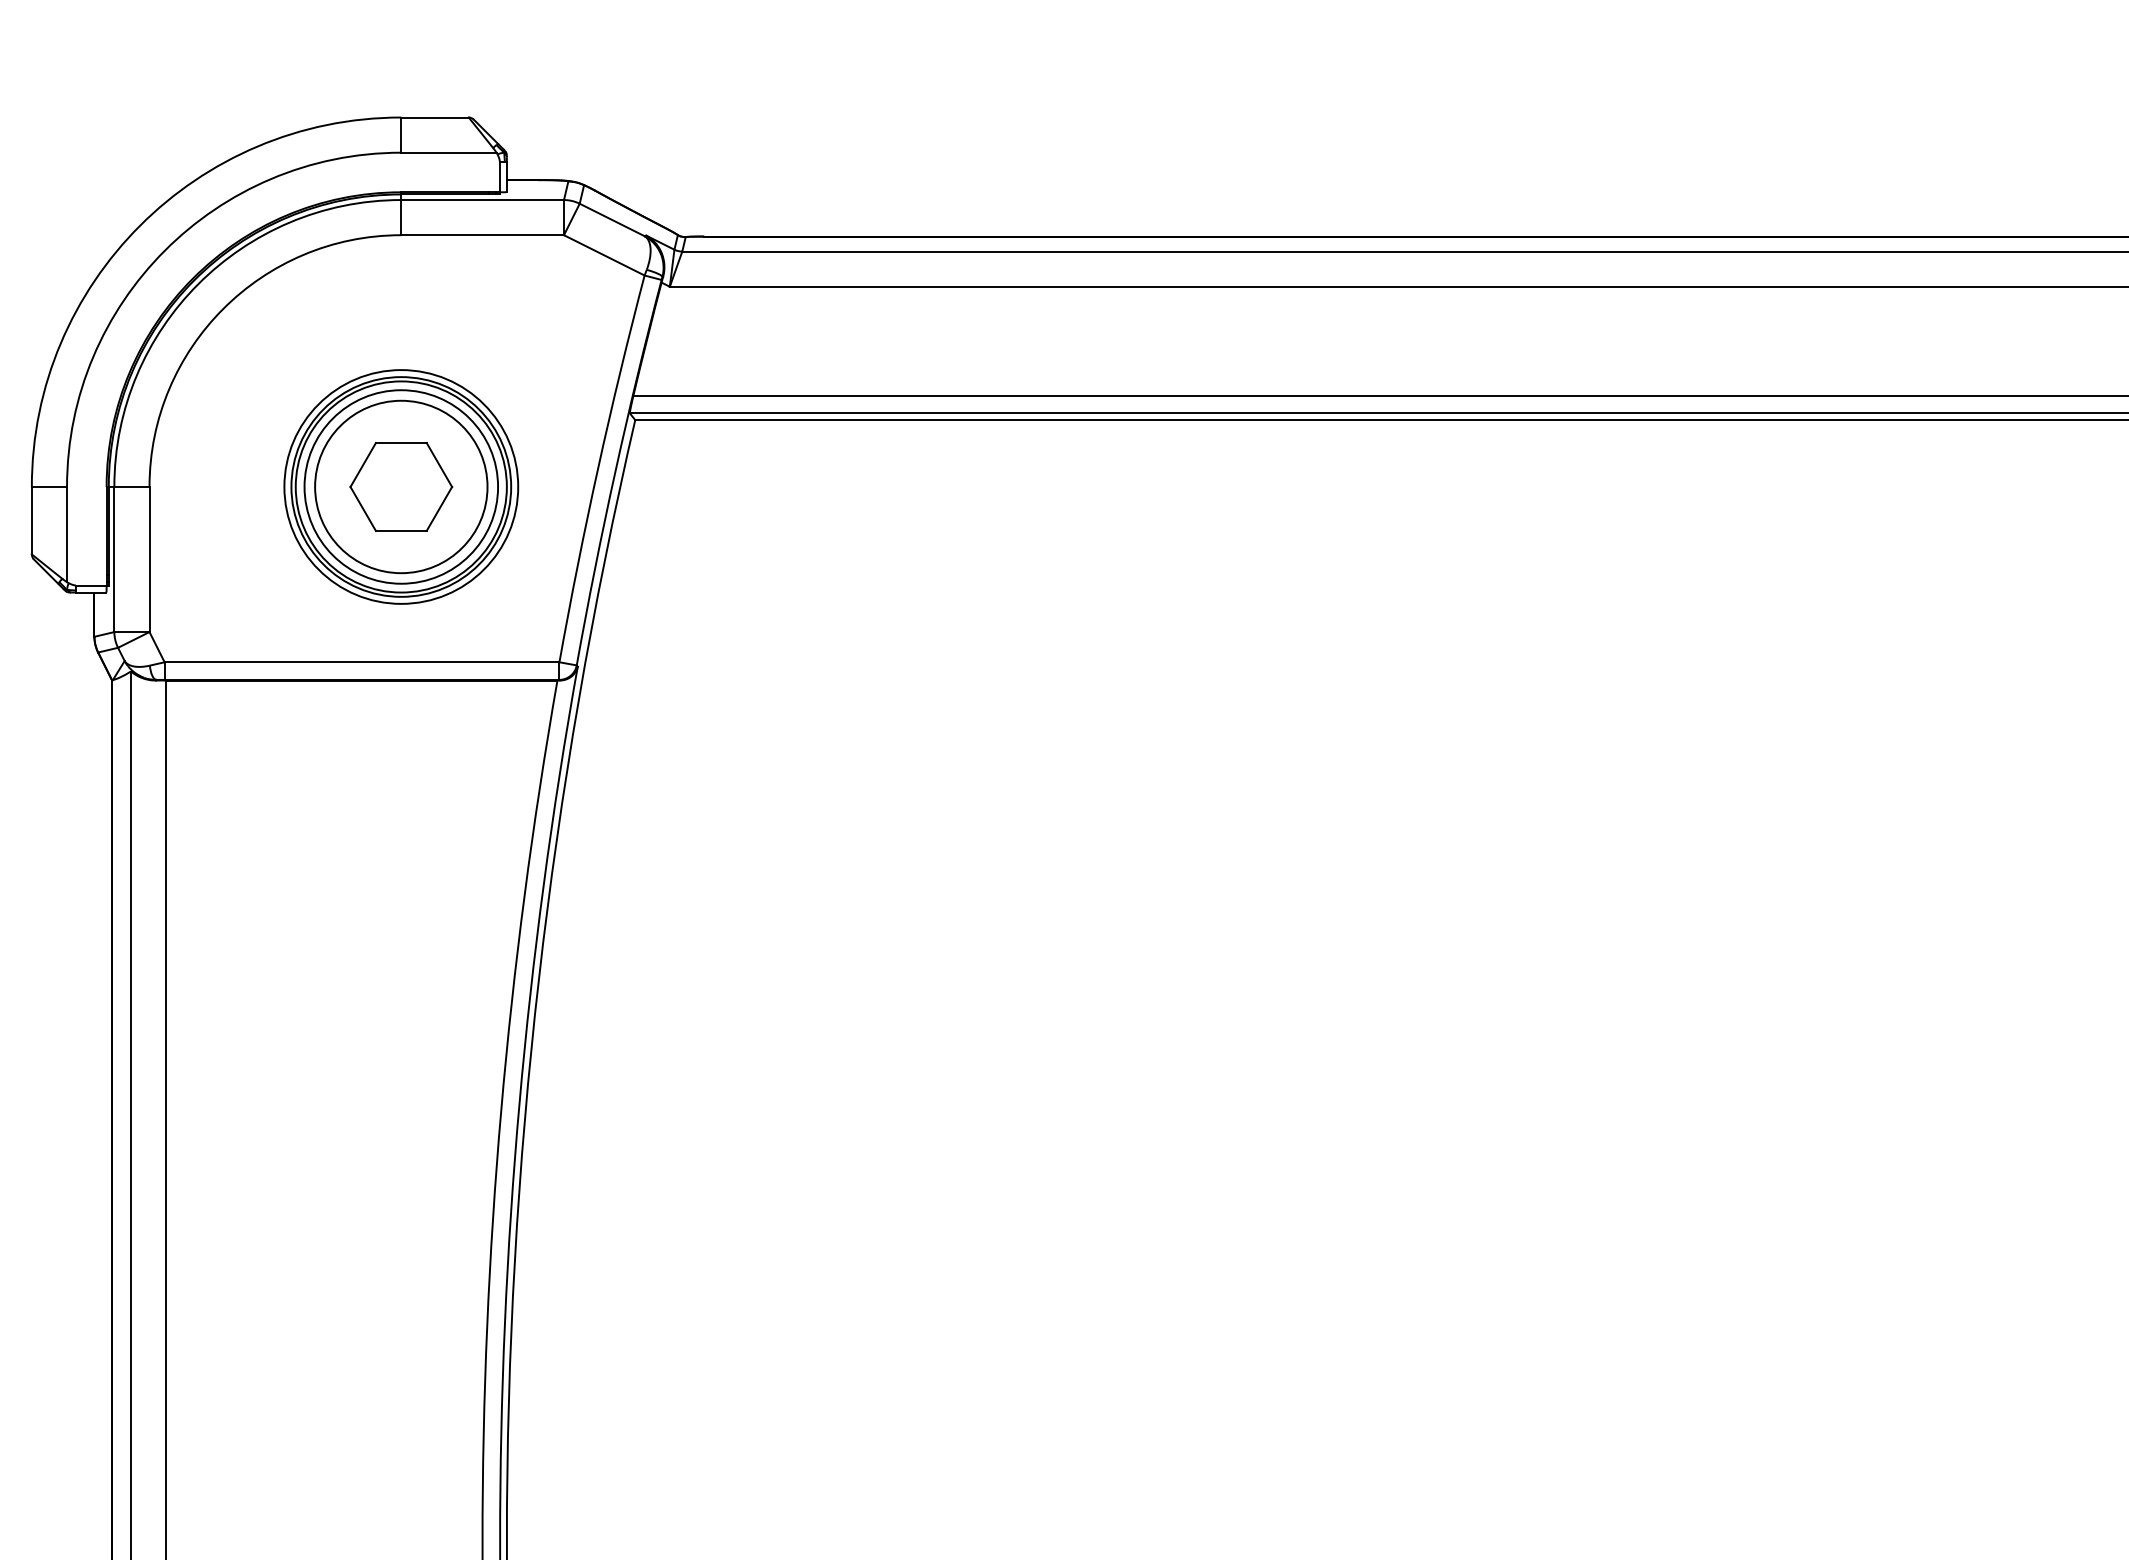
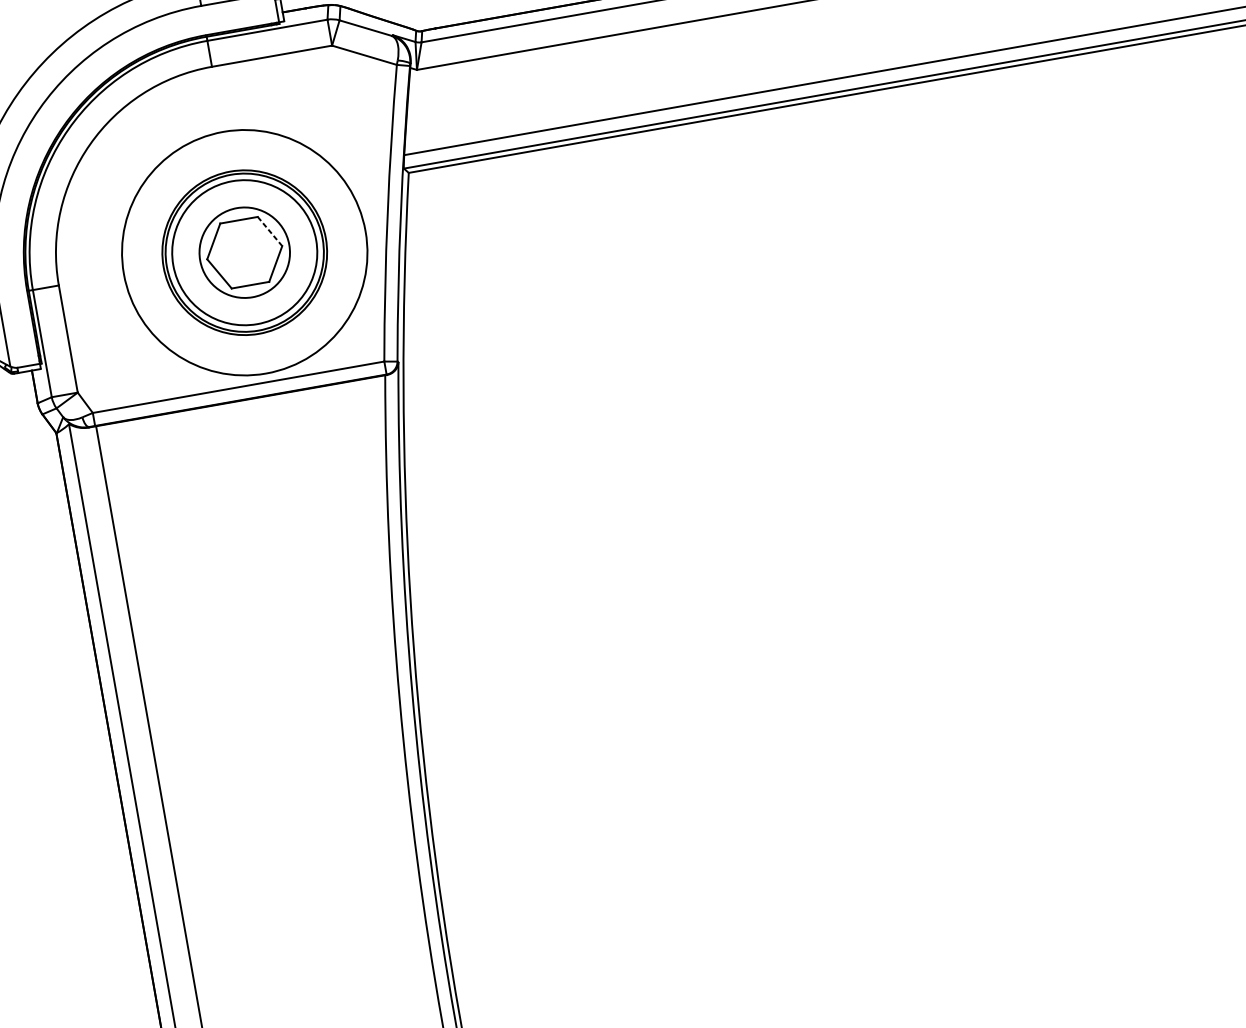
line: (439, 465) -> (270, 231), solid -> dashed
circle: (401, 486) -> (244, 252), size x0.7
circle: (401, 486) -> (244, 252), size x1.4

